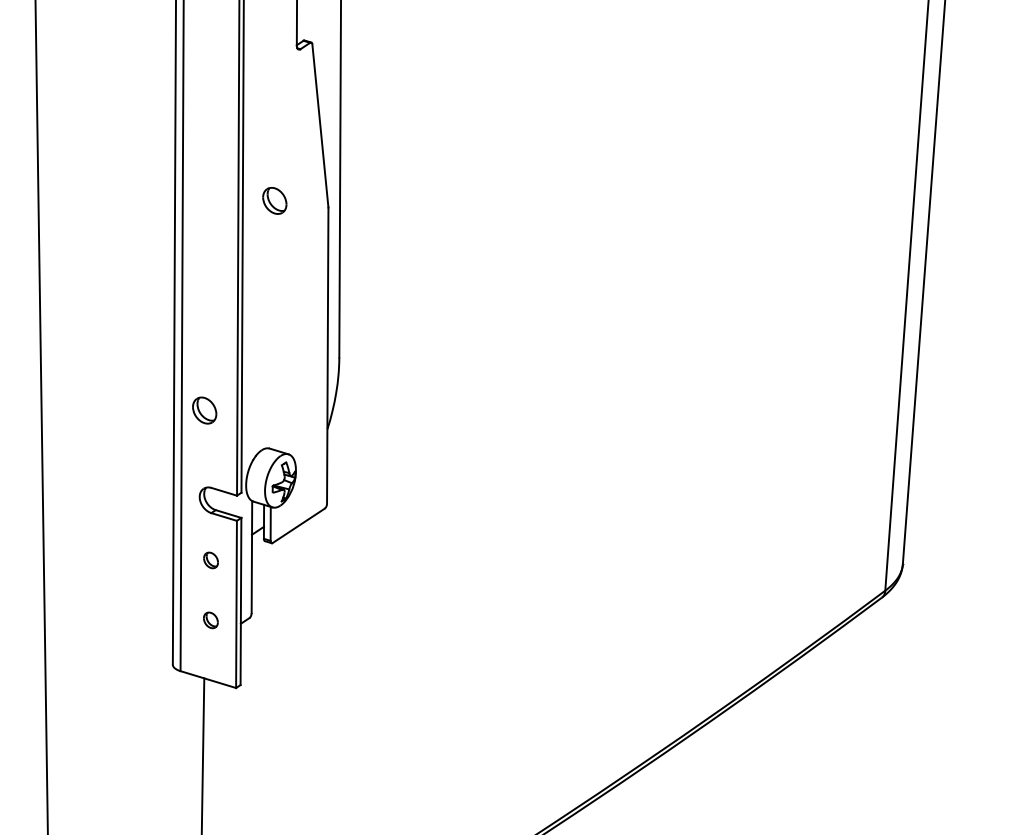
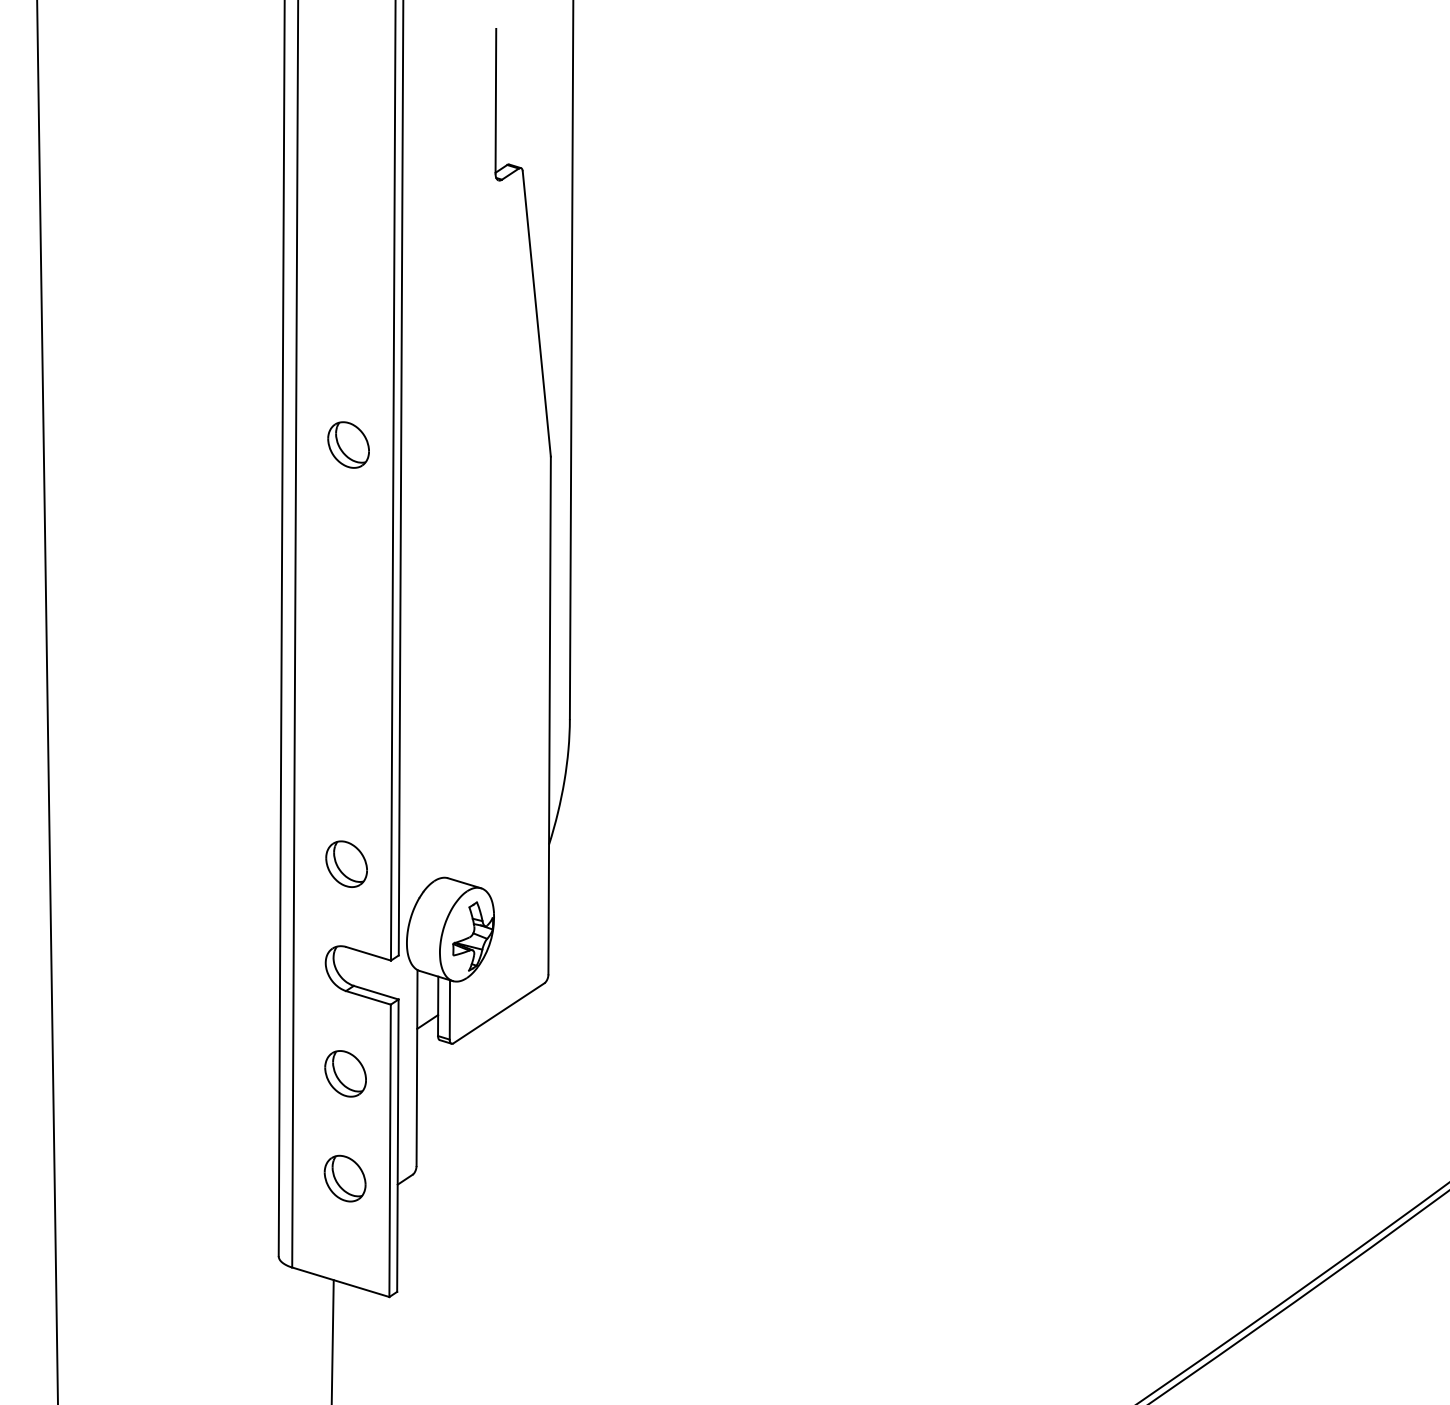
part: (274, 200) -> (348, 444), moved
part: (204, 410) -> (346, 864), moved
part: (210, 560) -> (344, 1073), size x1.67
part: (210, 620) -> (344, 1178), size x1.67

